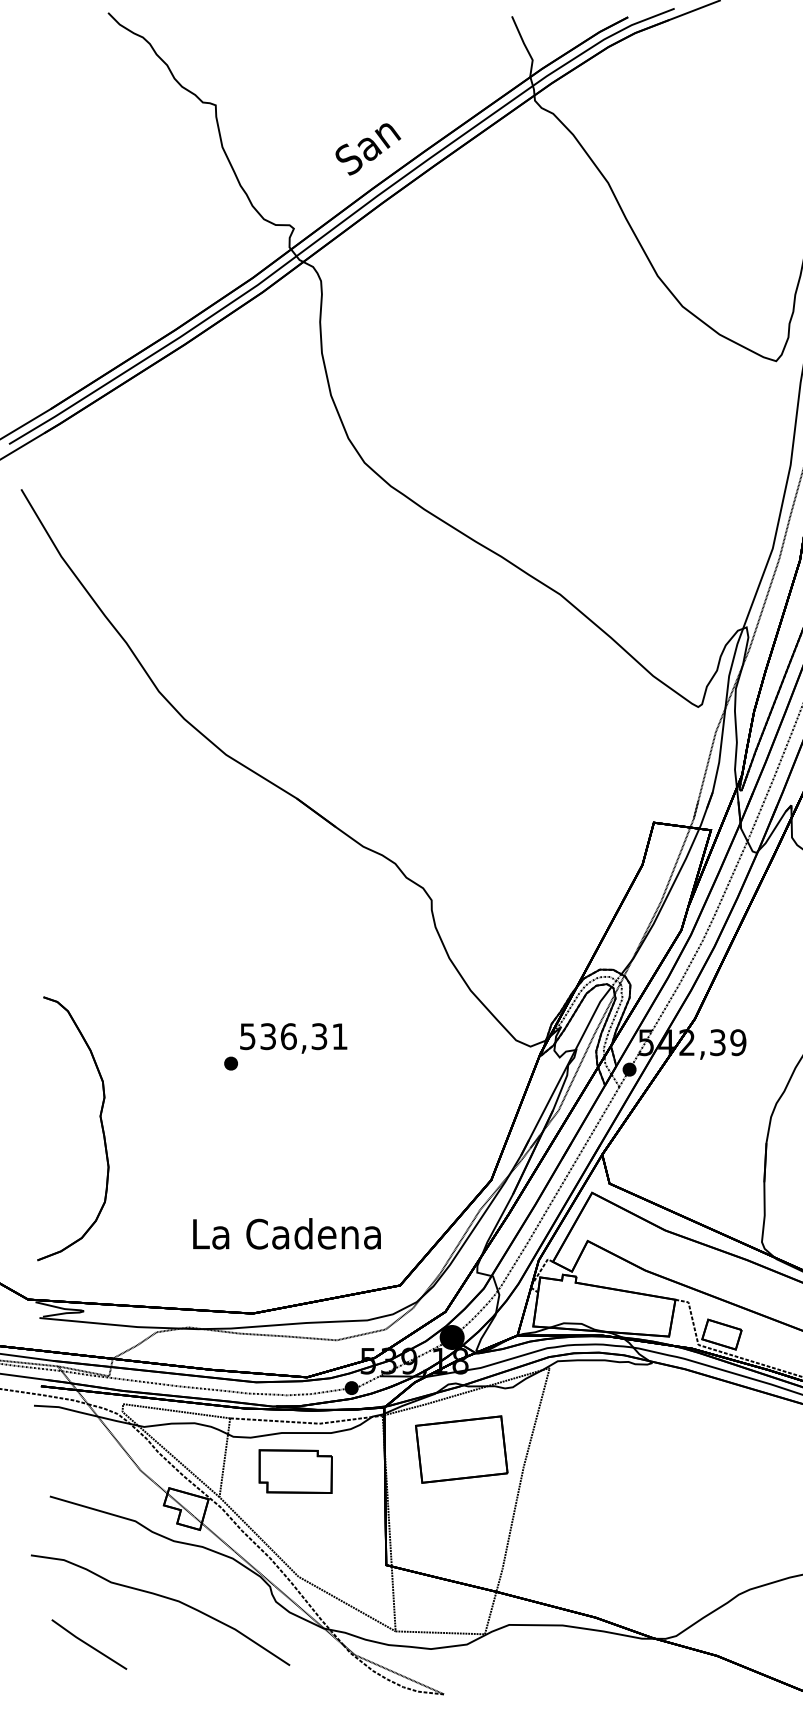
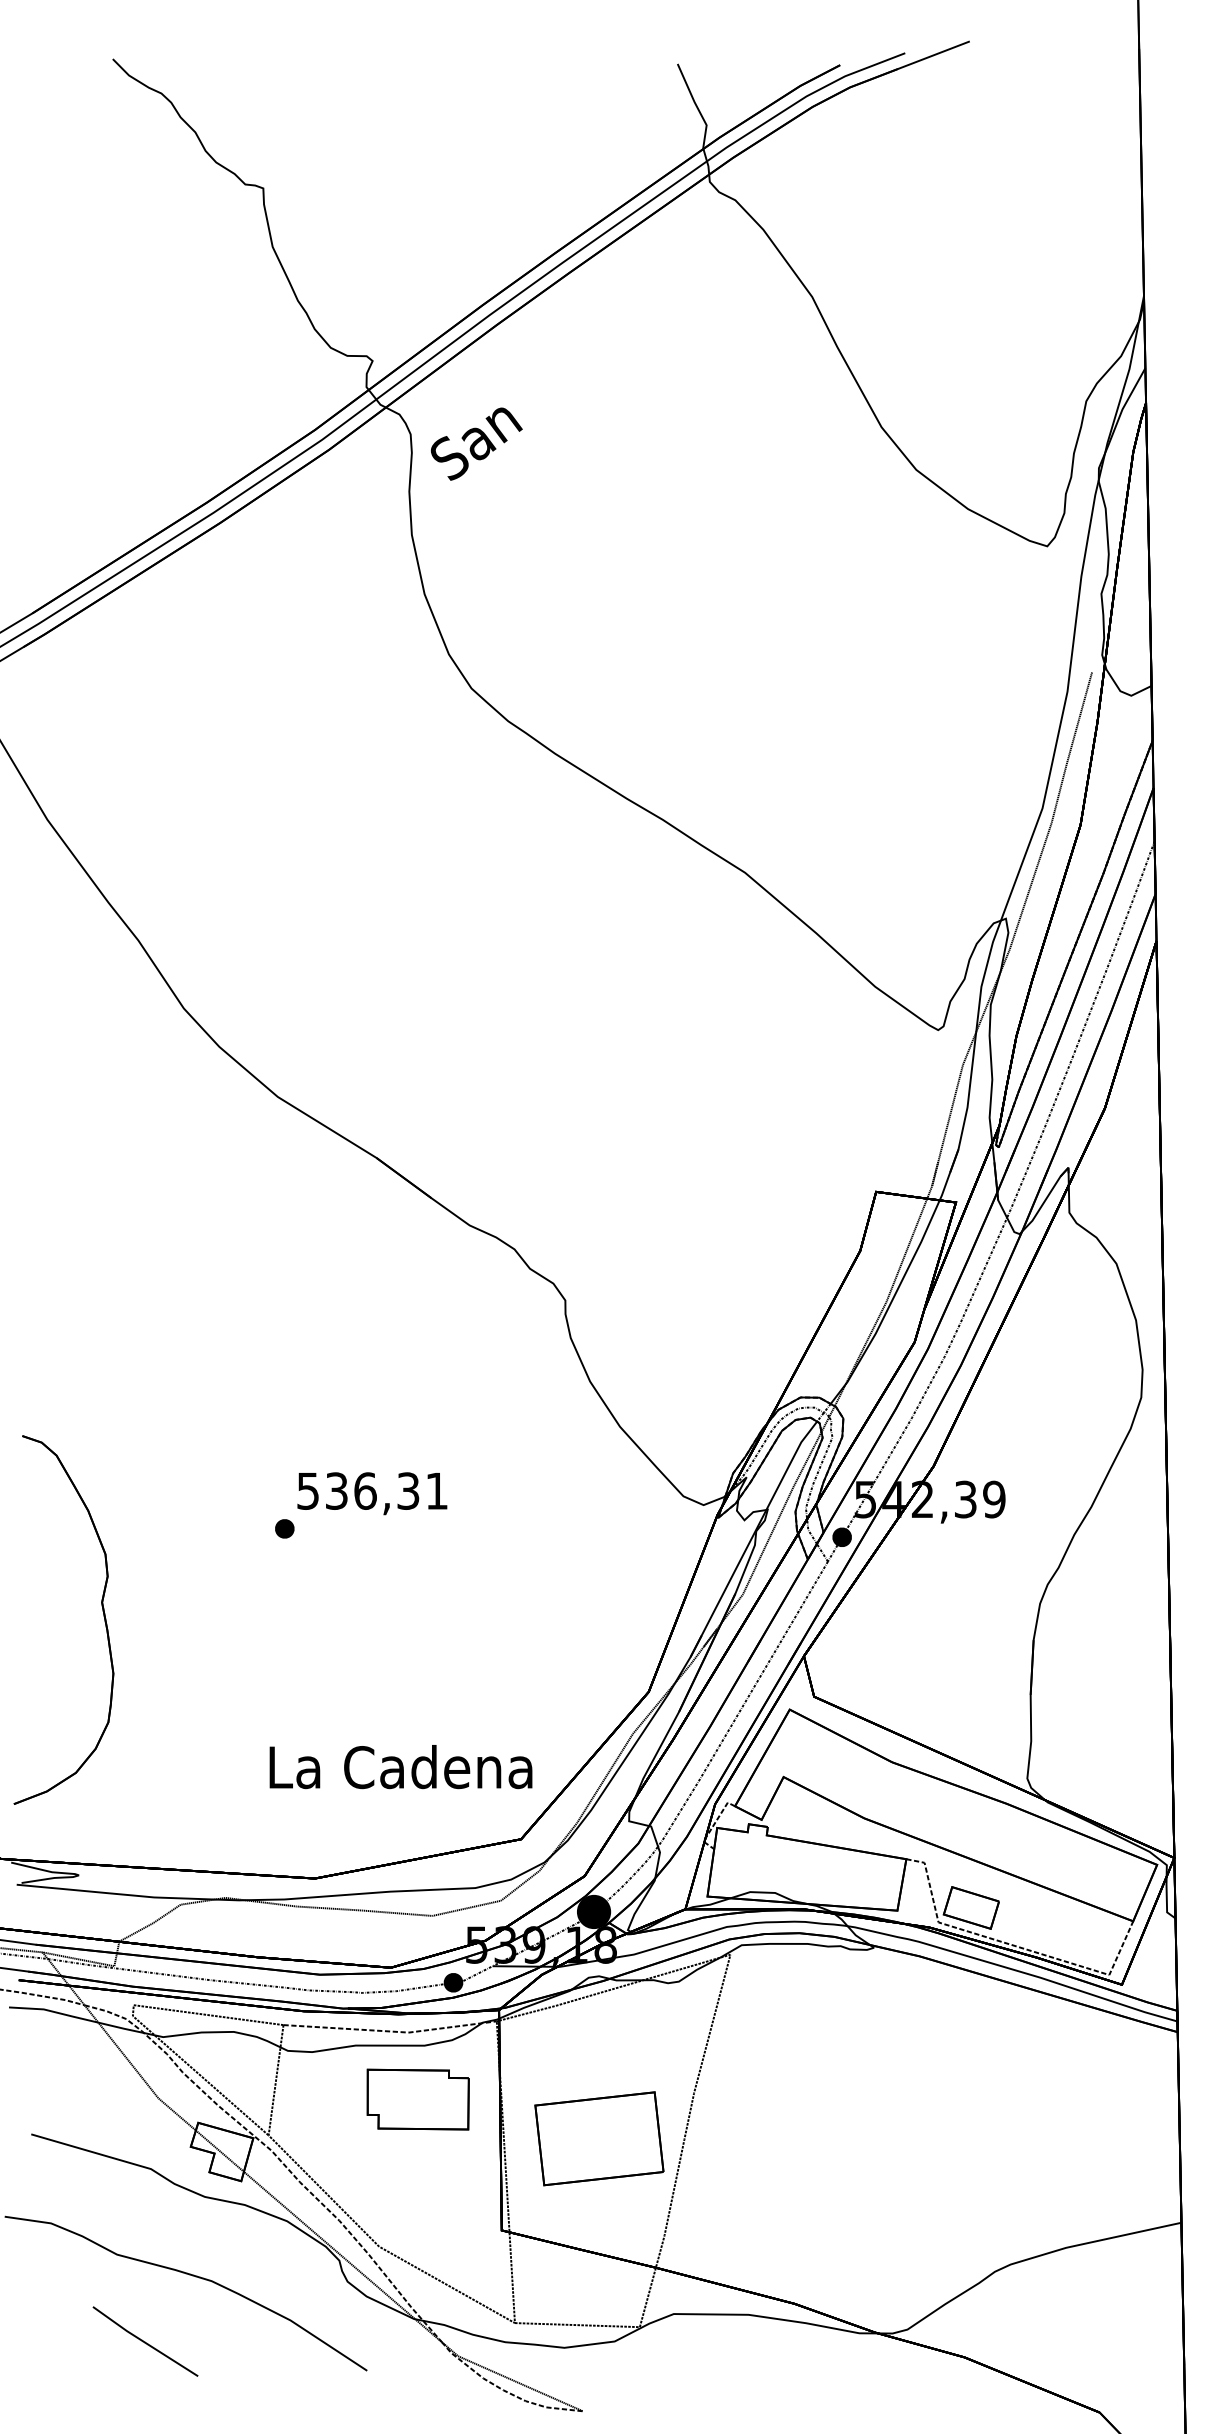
text: (368, 148) -> (476, 443), moved
text: (286, 1234) -> (400, 1767), moved
part: (461, 1449) -> (599, 2138), moved
part: (295, 1471) -> (417, 2099), moved
part: (89, 1644) -> (145, 2341), moved

